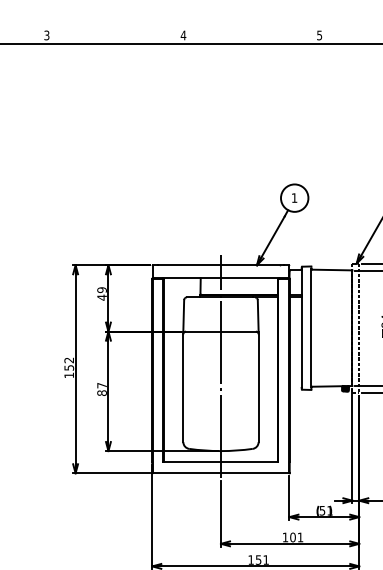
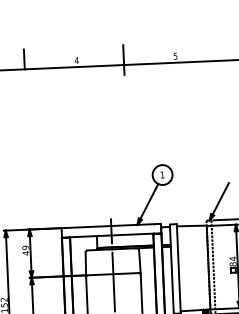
line: (111, 30) -> (24, 59), added
line: (248, 37) -> (124, 59), added

